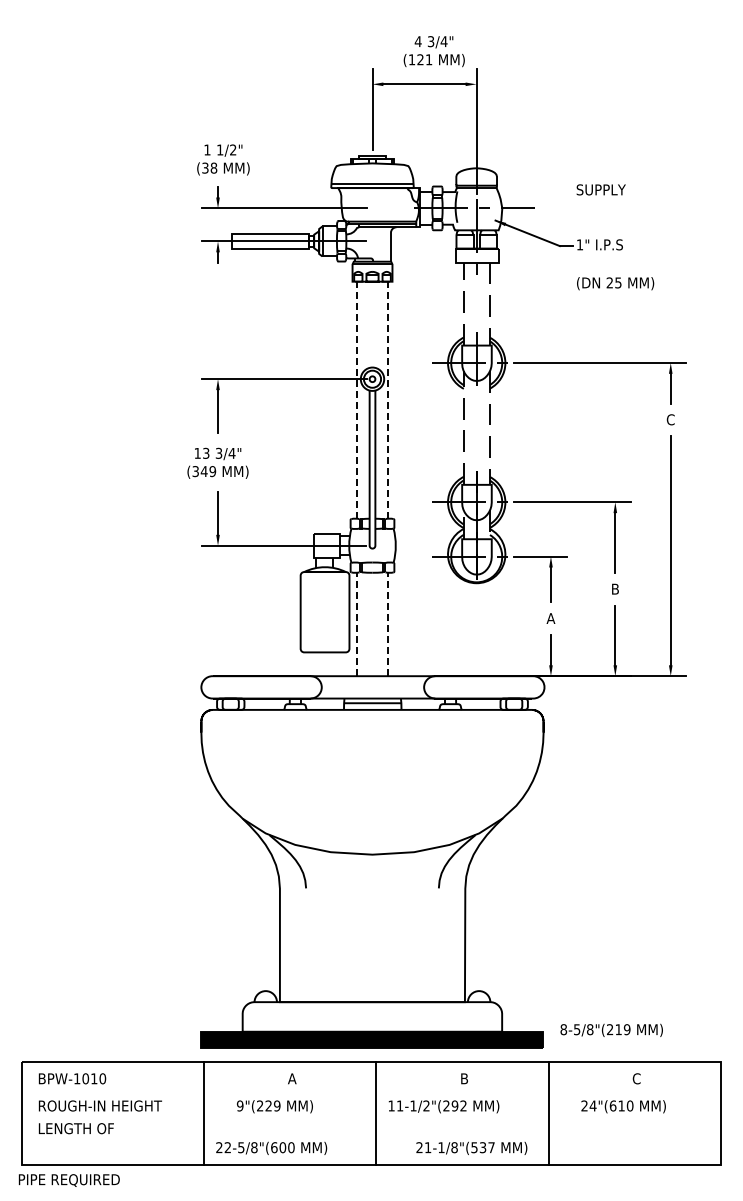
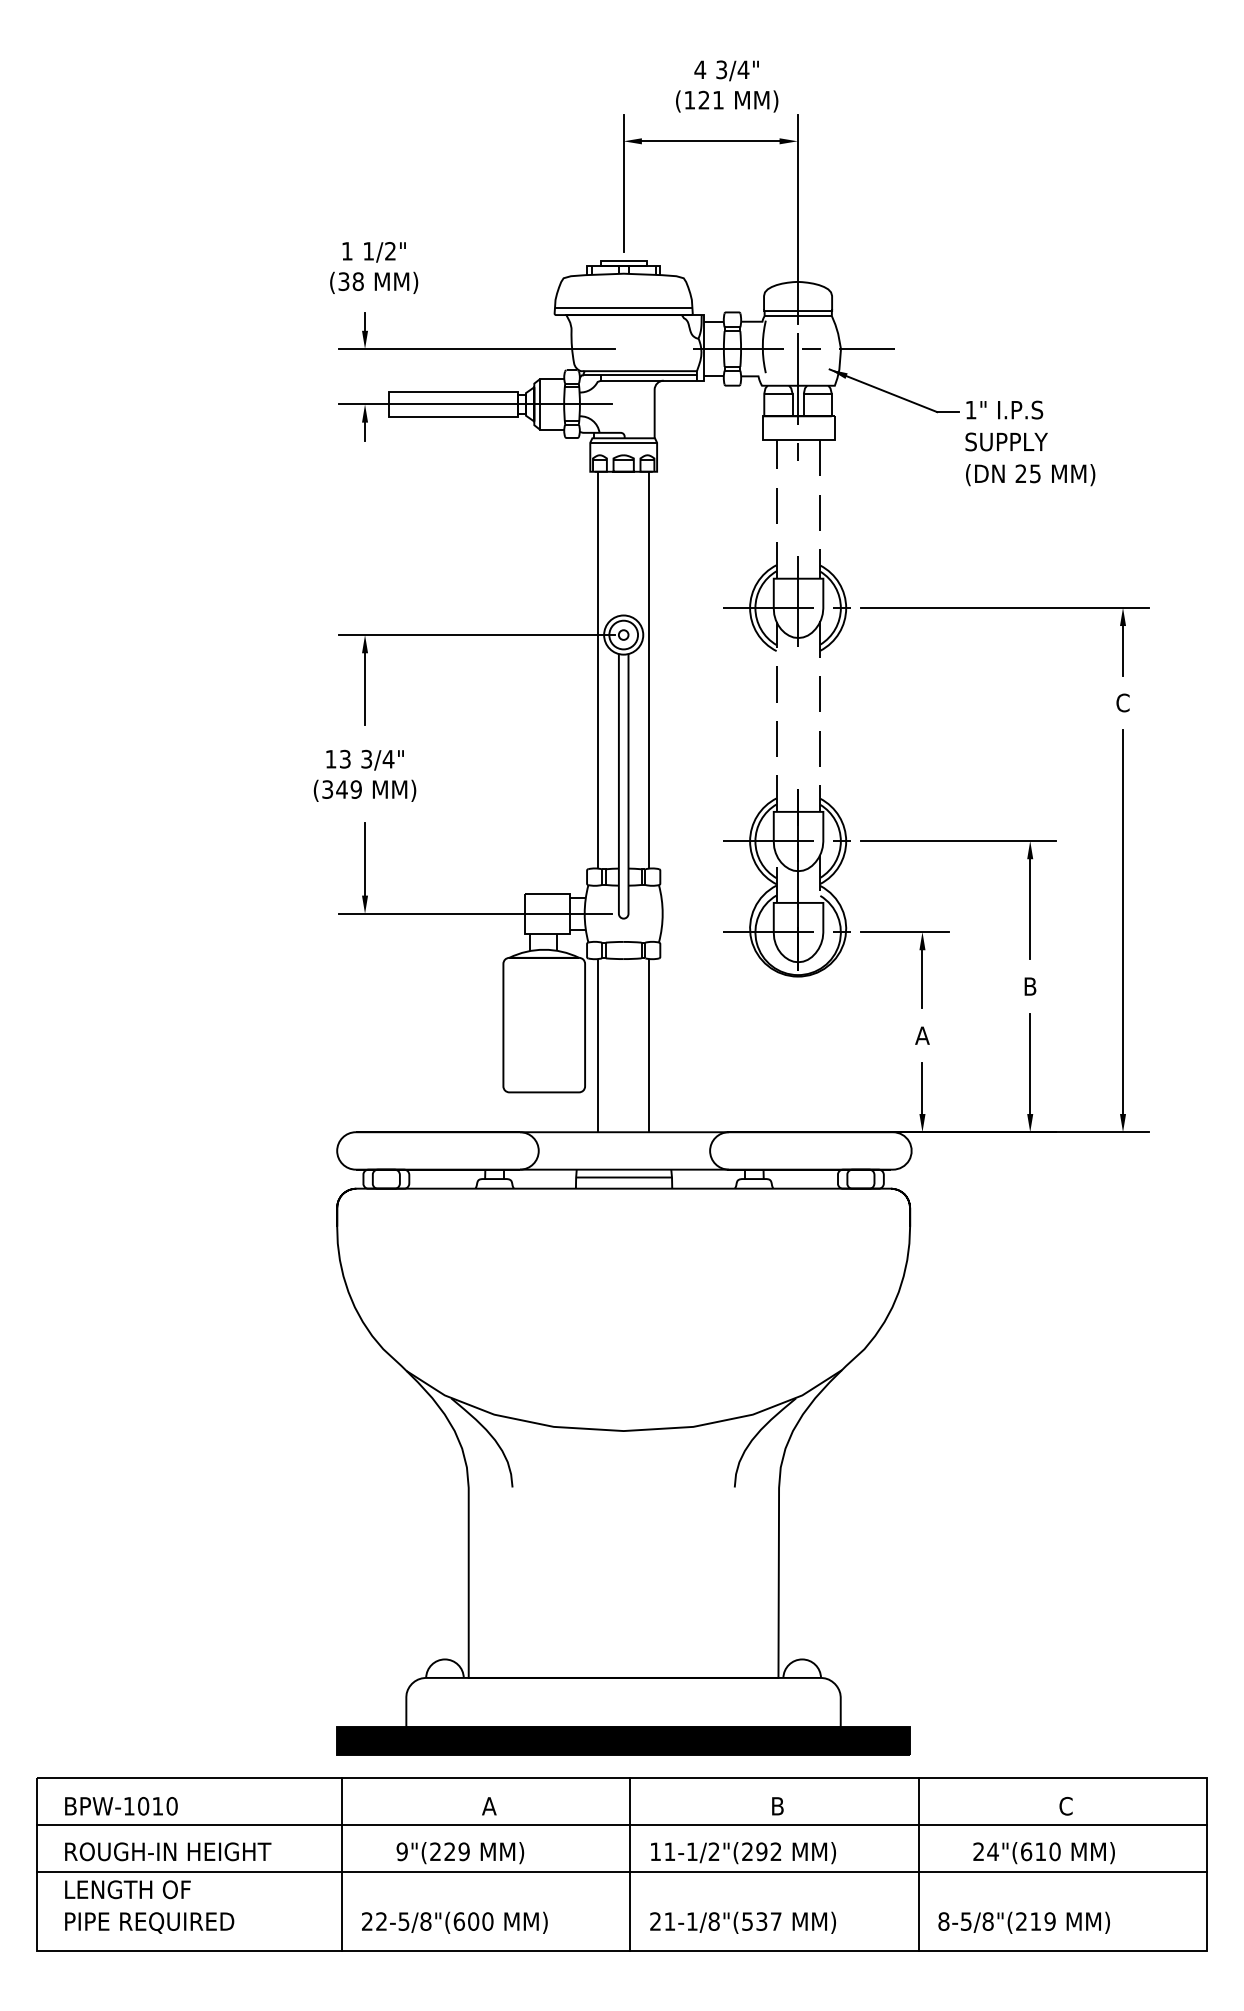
text: (600, 189) -> (1005, 441), moved
line: (357, 400) -> (598, 670), dashed -> solid
line: (387, 400) -> (648, 670), dashed -> solid
line: (357, 624) -> (598, 1045), dashed -> solid
line: (387, 624) -> (648, 1045), dashed -> solid
text: (611, 1029) -> (1023, 1921), moved
line: (371, 1089) -> (622, 1824), added
line: (371, 1117) -> (622, 1871), added
text: (471, 1147) -> (742, 1921), moved
text: (68, 1180) -> (148, 1922), moved

